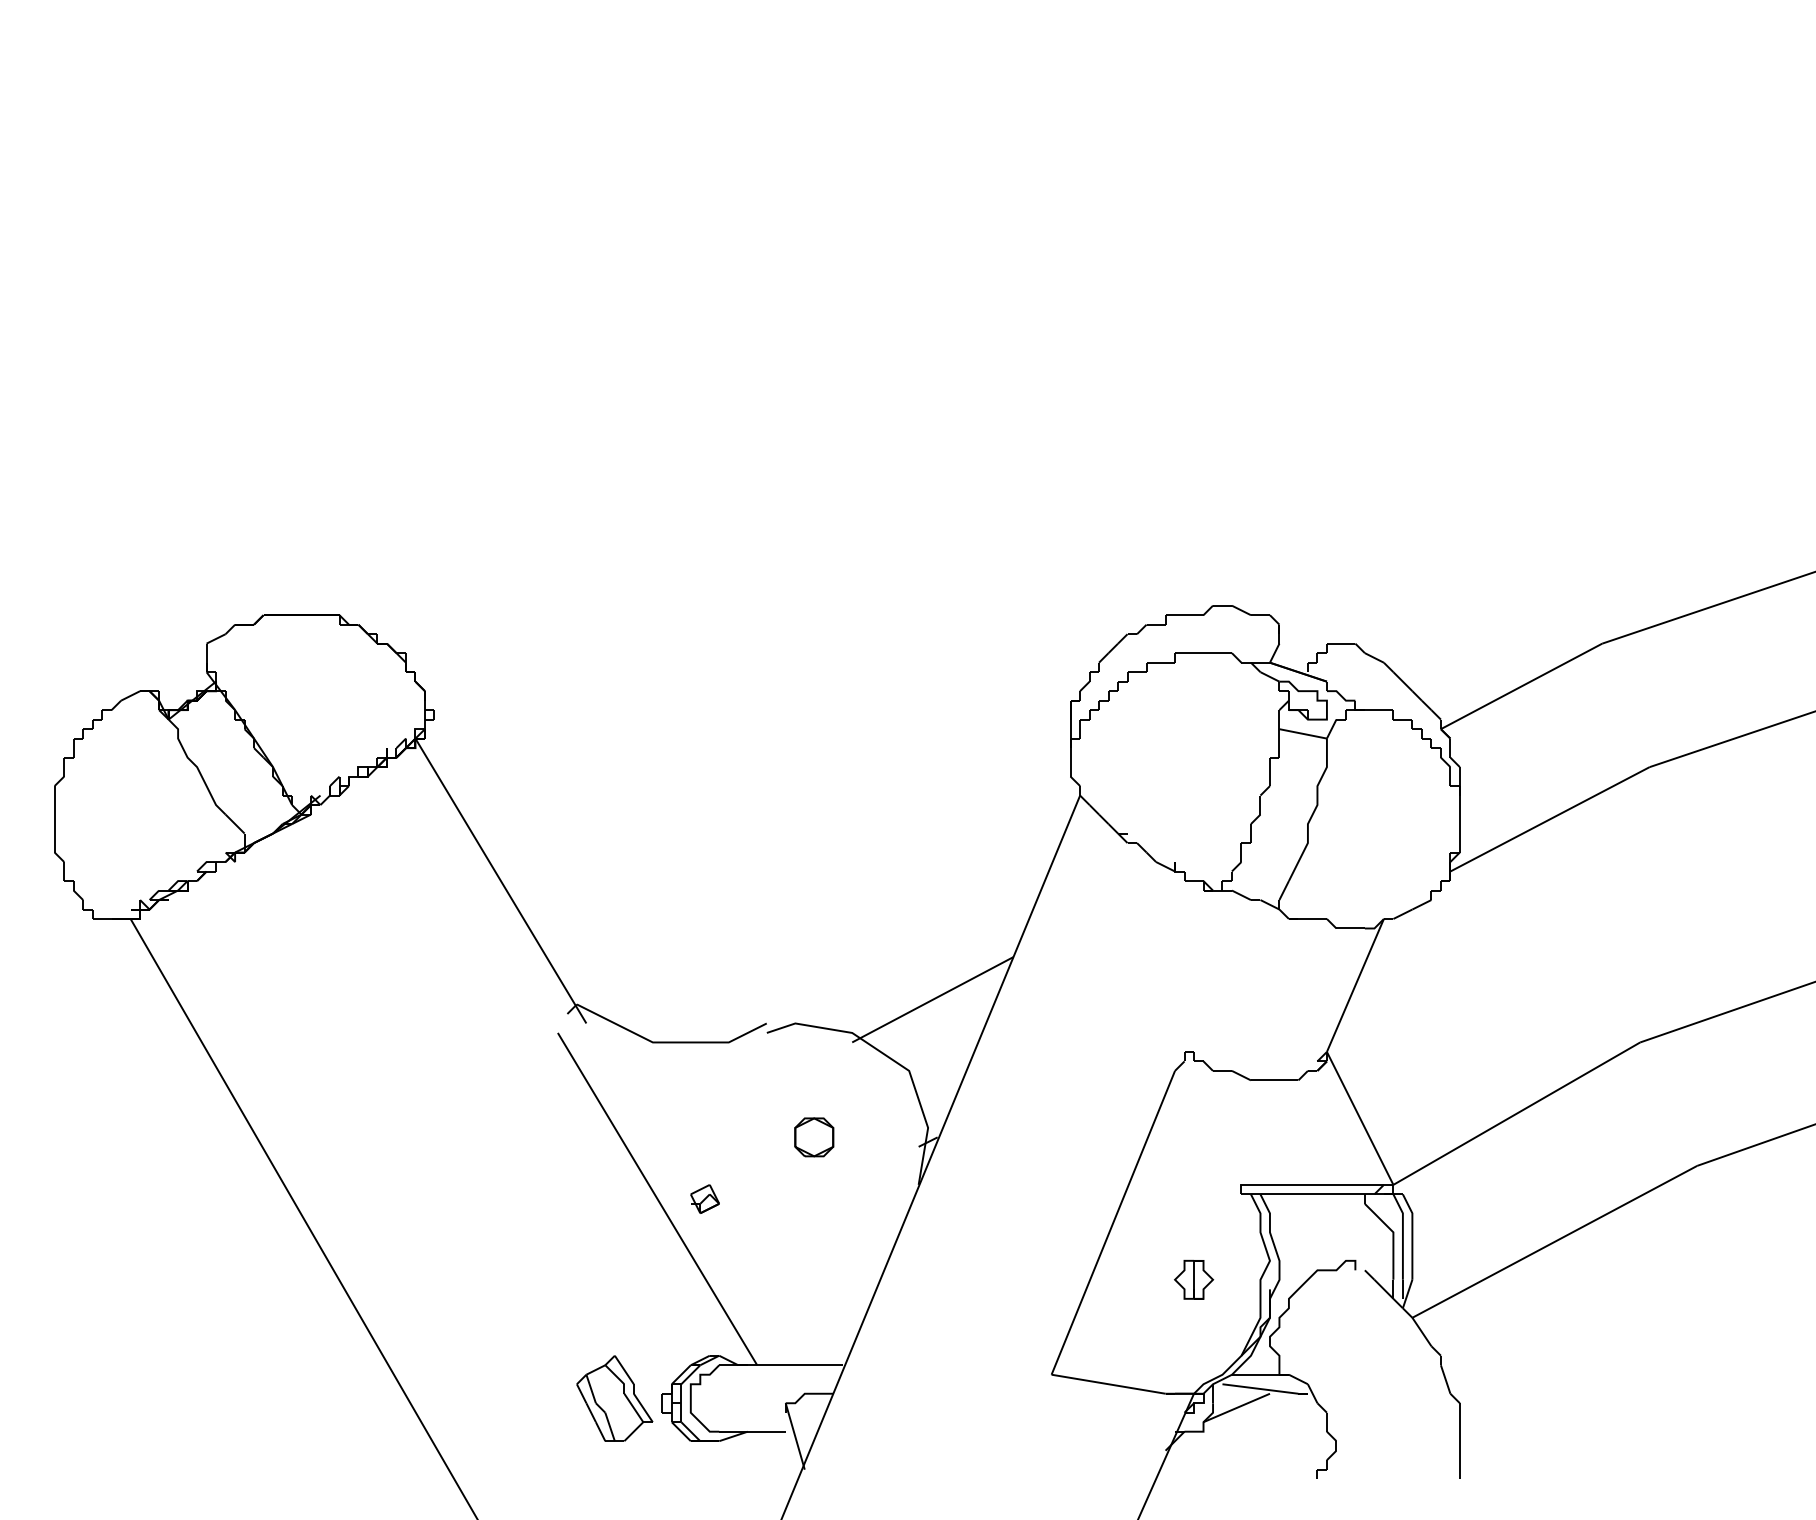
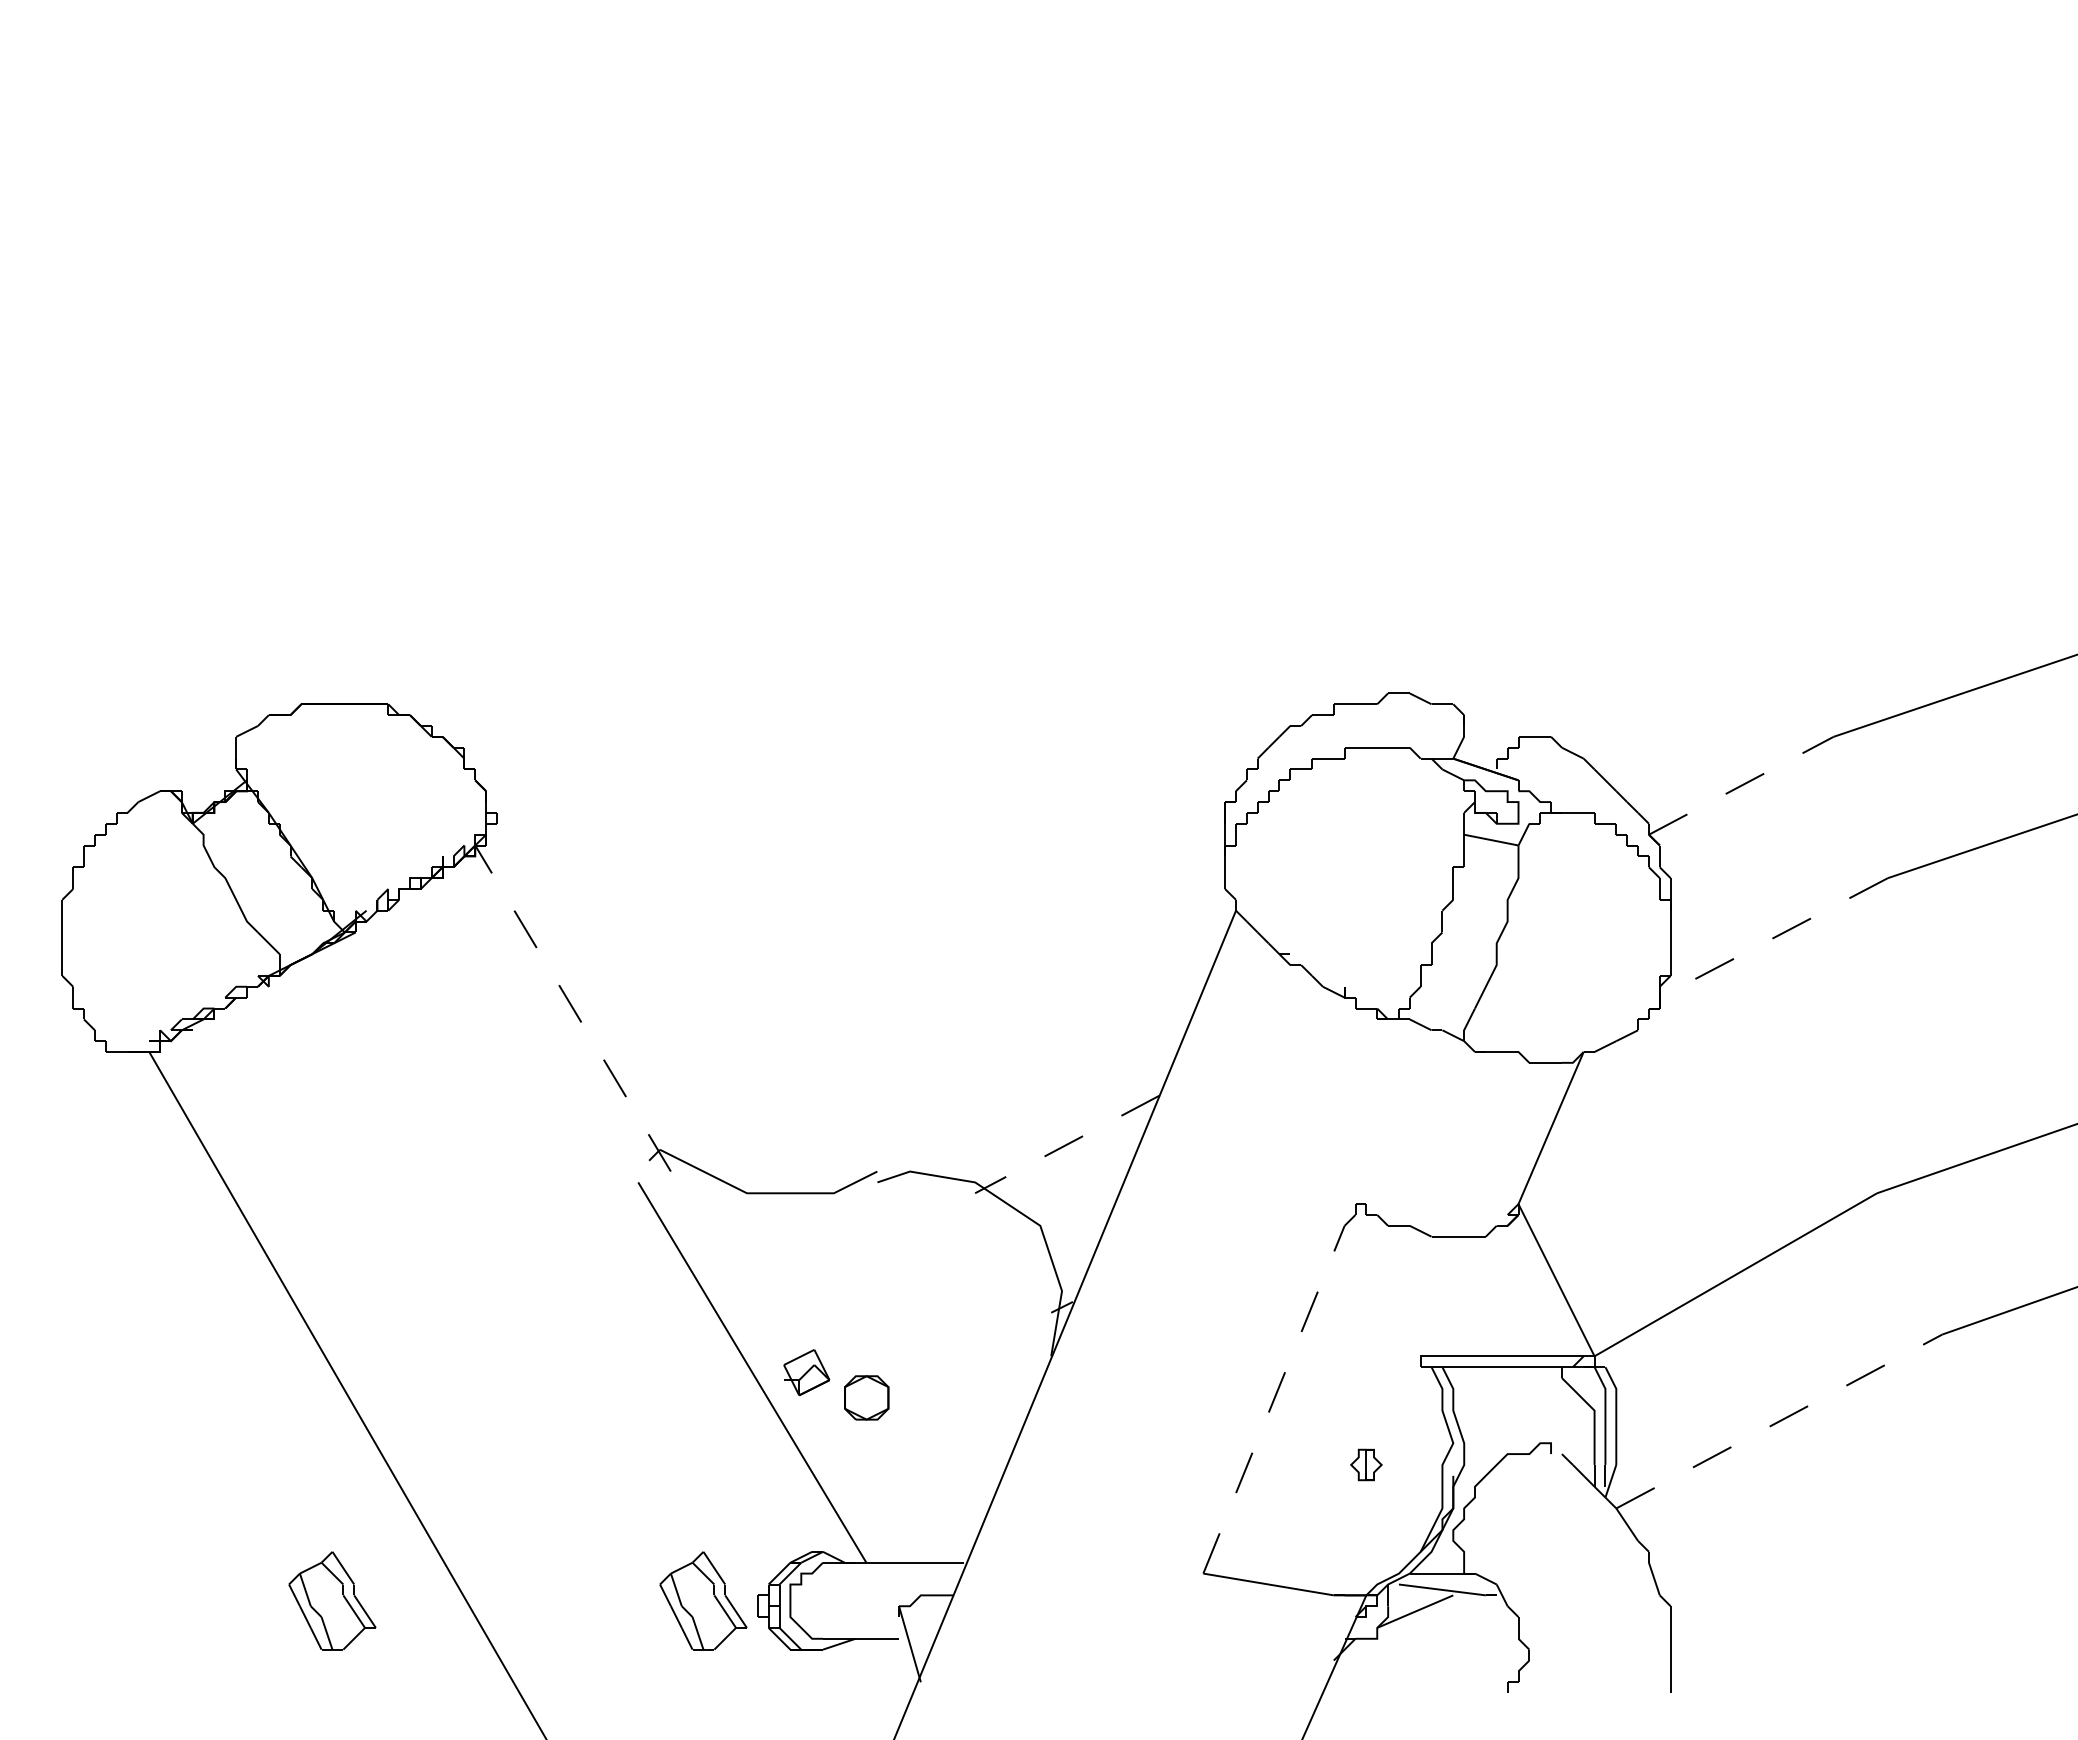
line: (1521, 686) -> (1741, 785), solid -> dashed
line: (1549, 818) -> (1773, 937), solid -> dashed
line: (500, 881) -> (572, 1008), solid -> dashed
line: (932, 999) -> (1067, 1144), solid -> dashed
part: (814, 1137) -> (866, 1397), moved
part: (704, 1199) -> (806, 1372), size x1.4
line: (1112, 1222) -> (1273, 1399), solid -> dashed
line: (1554, 1241) -> (1779, 1421), solid -> dashed
part: (1194, 1279) -> (1366, 1464), size x0.7
part: (290, 1398) -> (332, 1600), added

